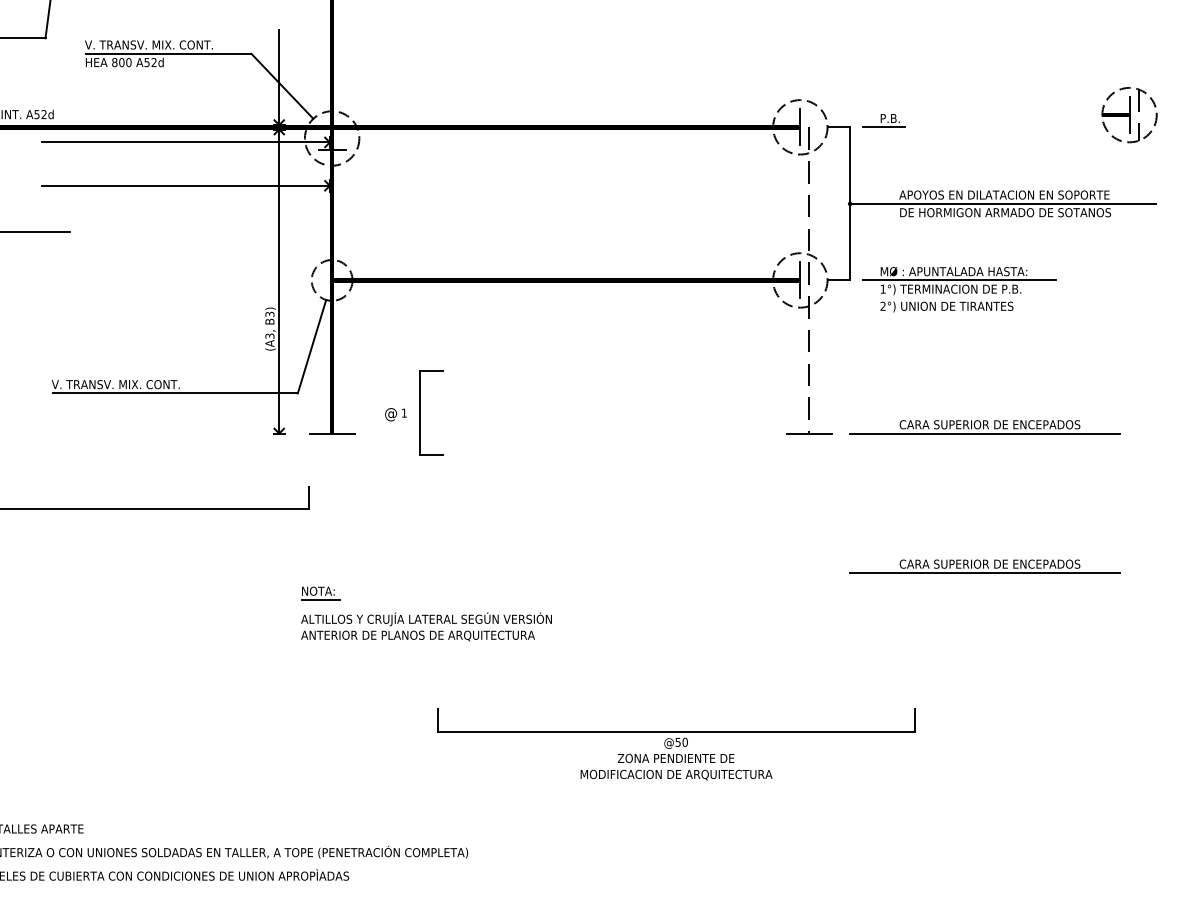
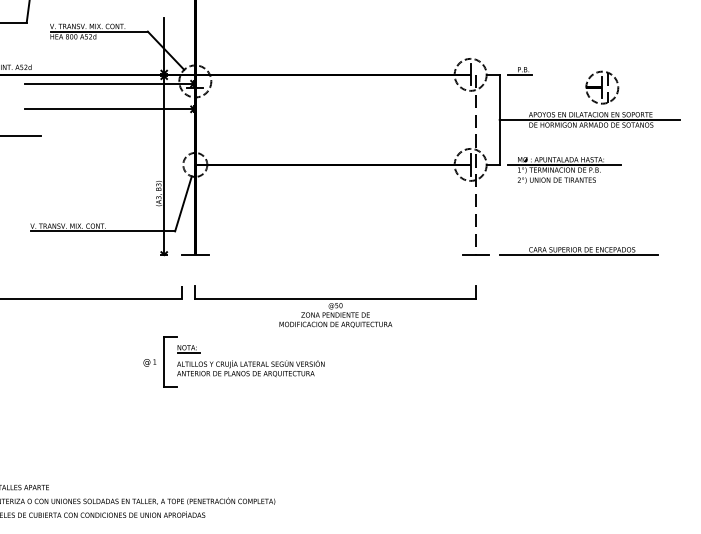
part: (1129, 114) -> (602, 87), moved
part: (414, 412) -> (160, 361), moved
part: (983, 567) -> (578, 333), removed
part: (675, 743) -> (335, 306), moved

